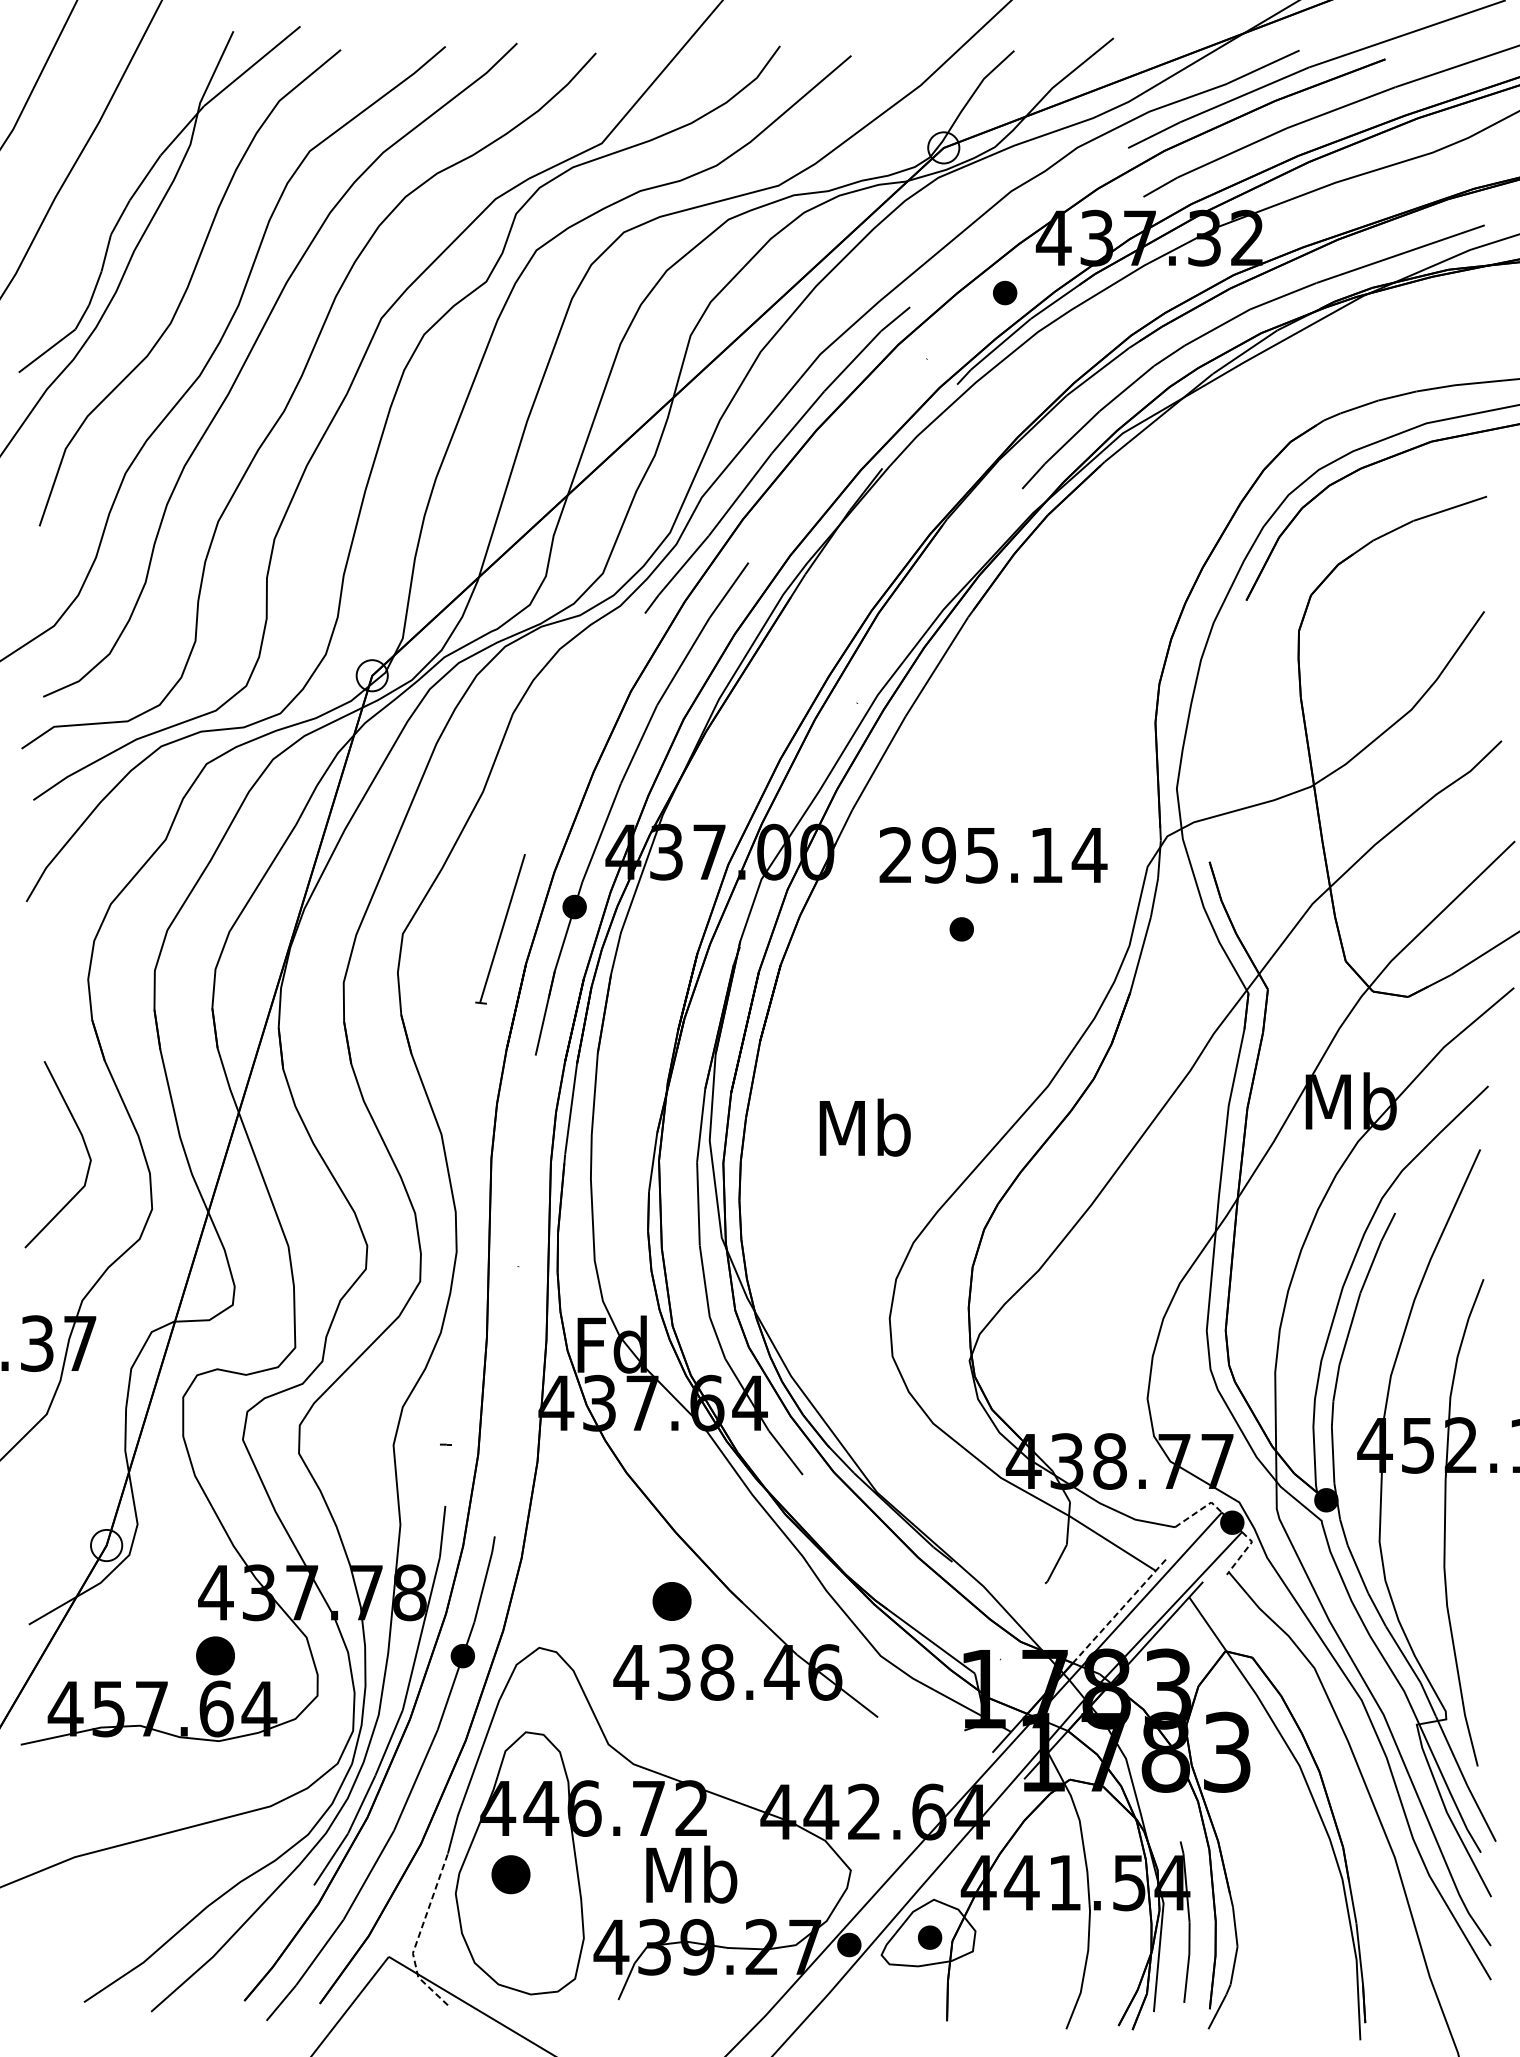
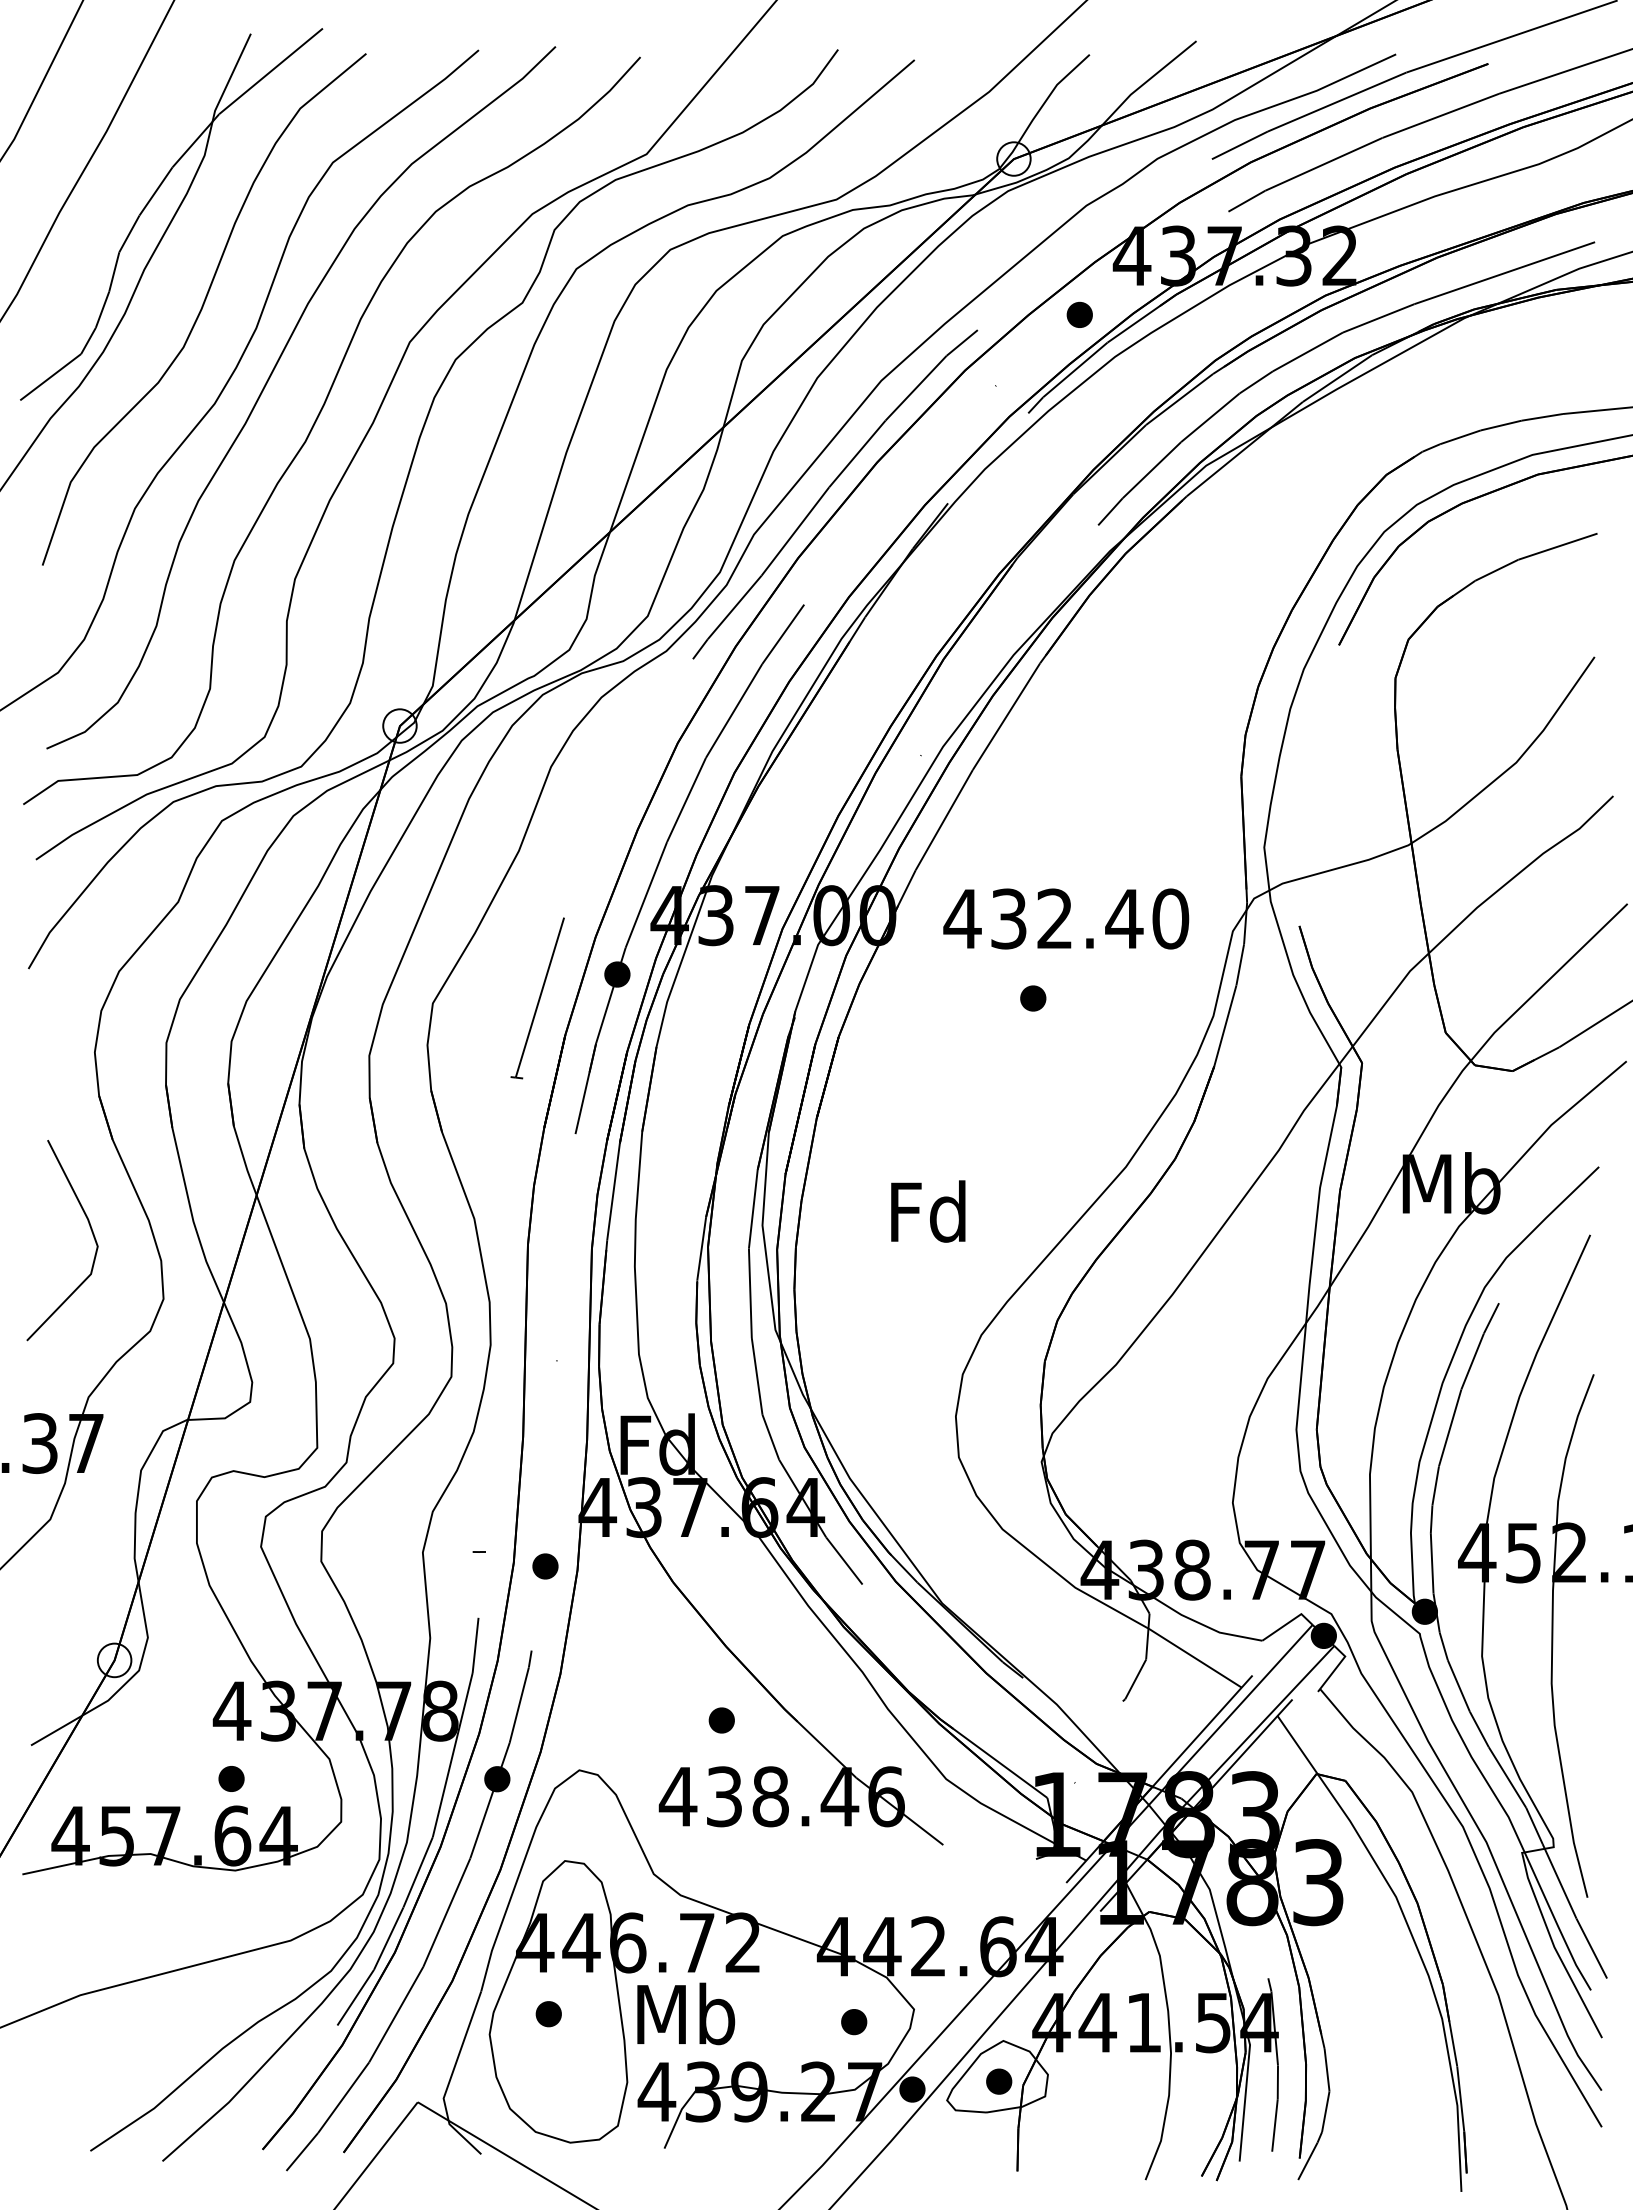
text: (992, 854) -> (1066, 918), 295.14 -> 432.40
text: (865, 1127) -> (929, 1211), Mb -> Fd
part: (507, 1458) -> (545, 1566), added
line: (1200, 1510) -> (1289, 1622), dashed -> solid
line: (1244, 1552) -> (1336, 1667), dashed -> solid
part: (671, 1601) -> (721, 1720), size x0.62
line: (1119, 1611) -> (1202, 1731), dashed -> solid
part: (215, 1655) -> (231, 1778), size x0.62
text: (692, 1874) -> (686, 2013), moved
part: (510, 1875) -> (548, 2014), size x0.62
part: (795, 1882) -> (854, 2022), added
line: (419, 1934) -> (450, 2078), dashed -> solid

